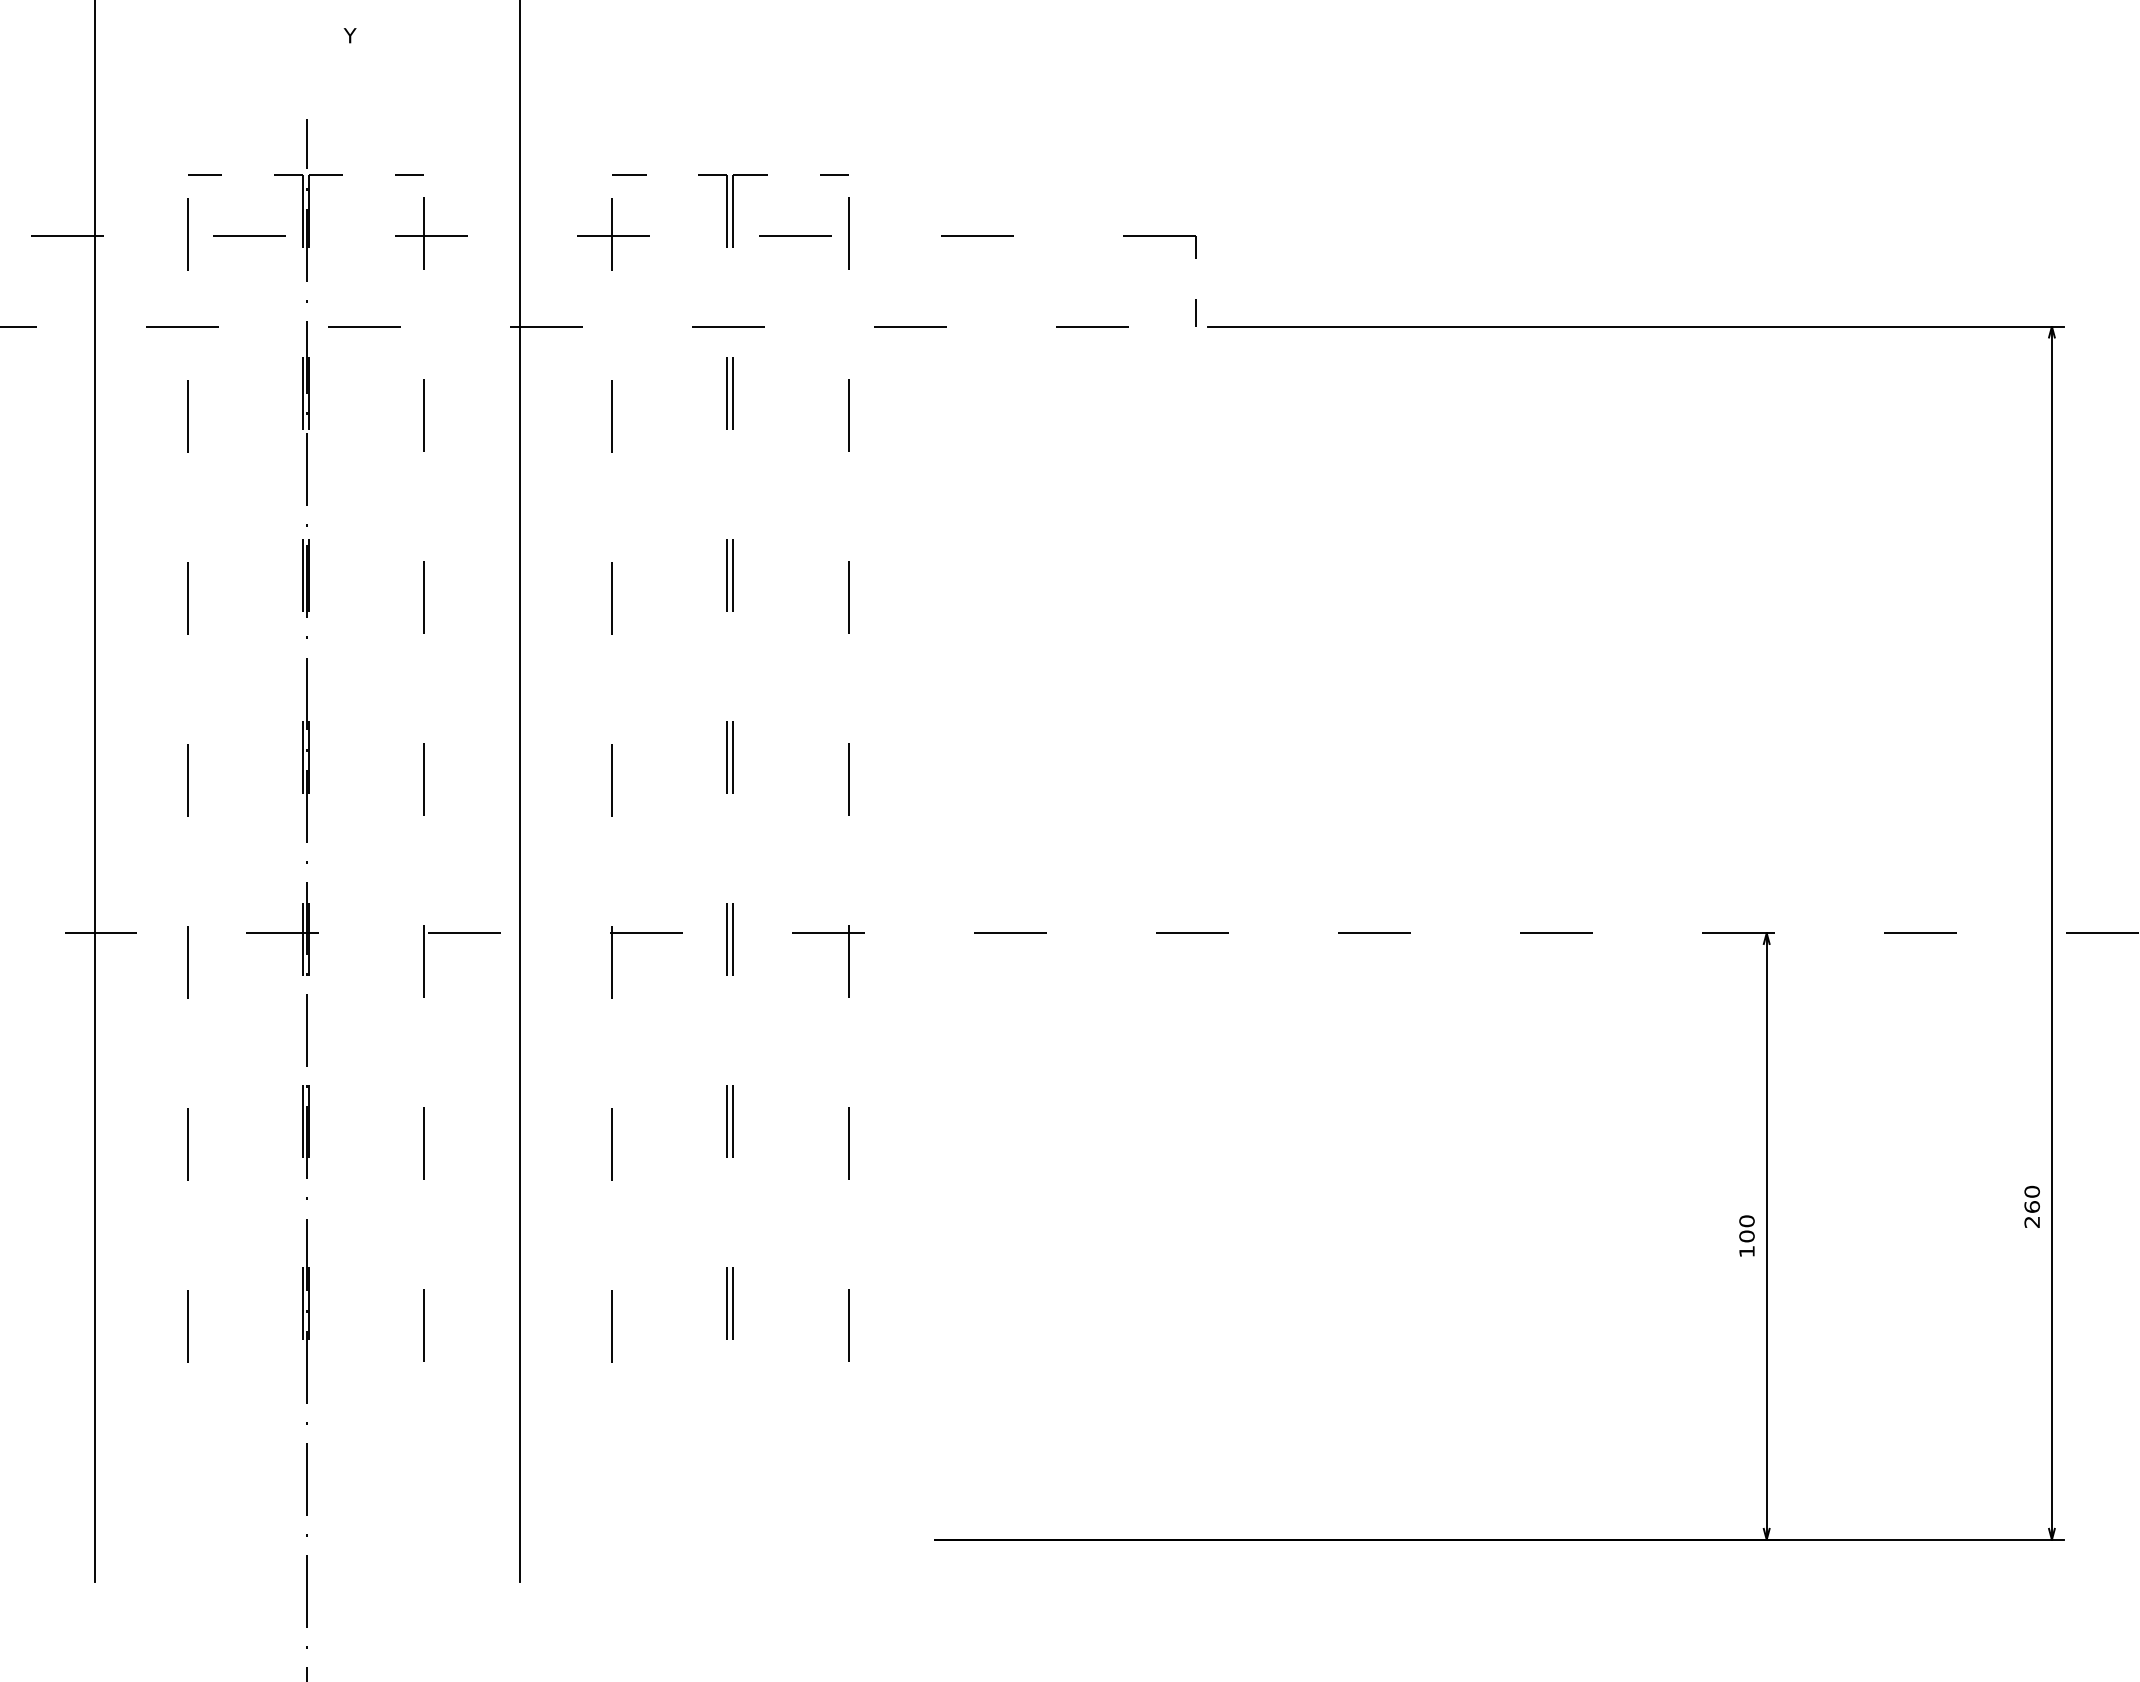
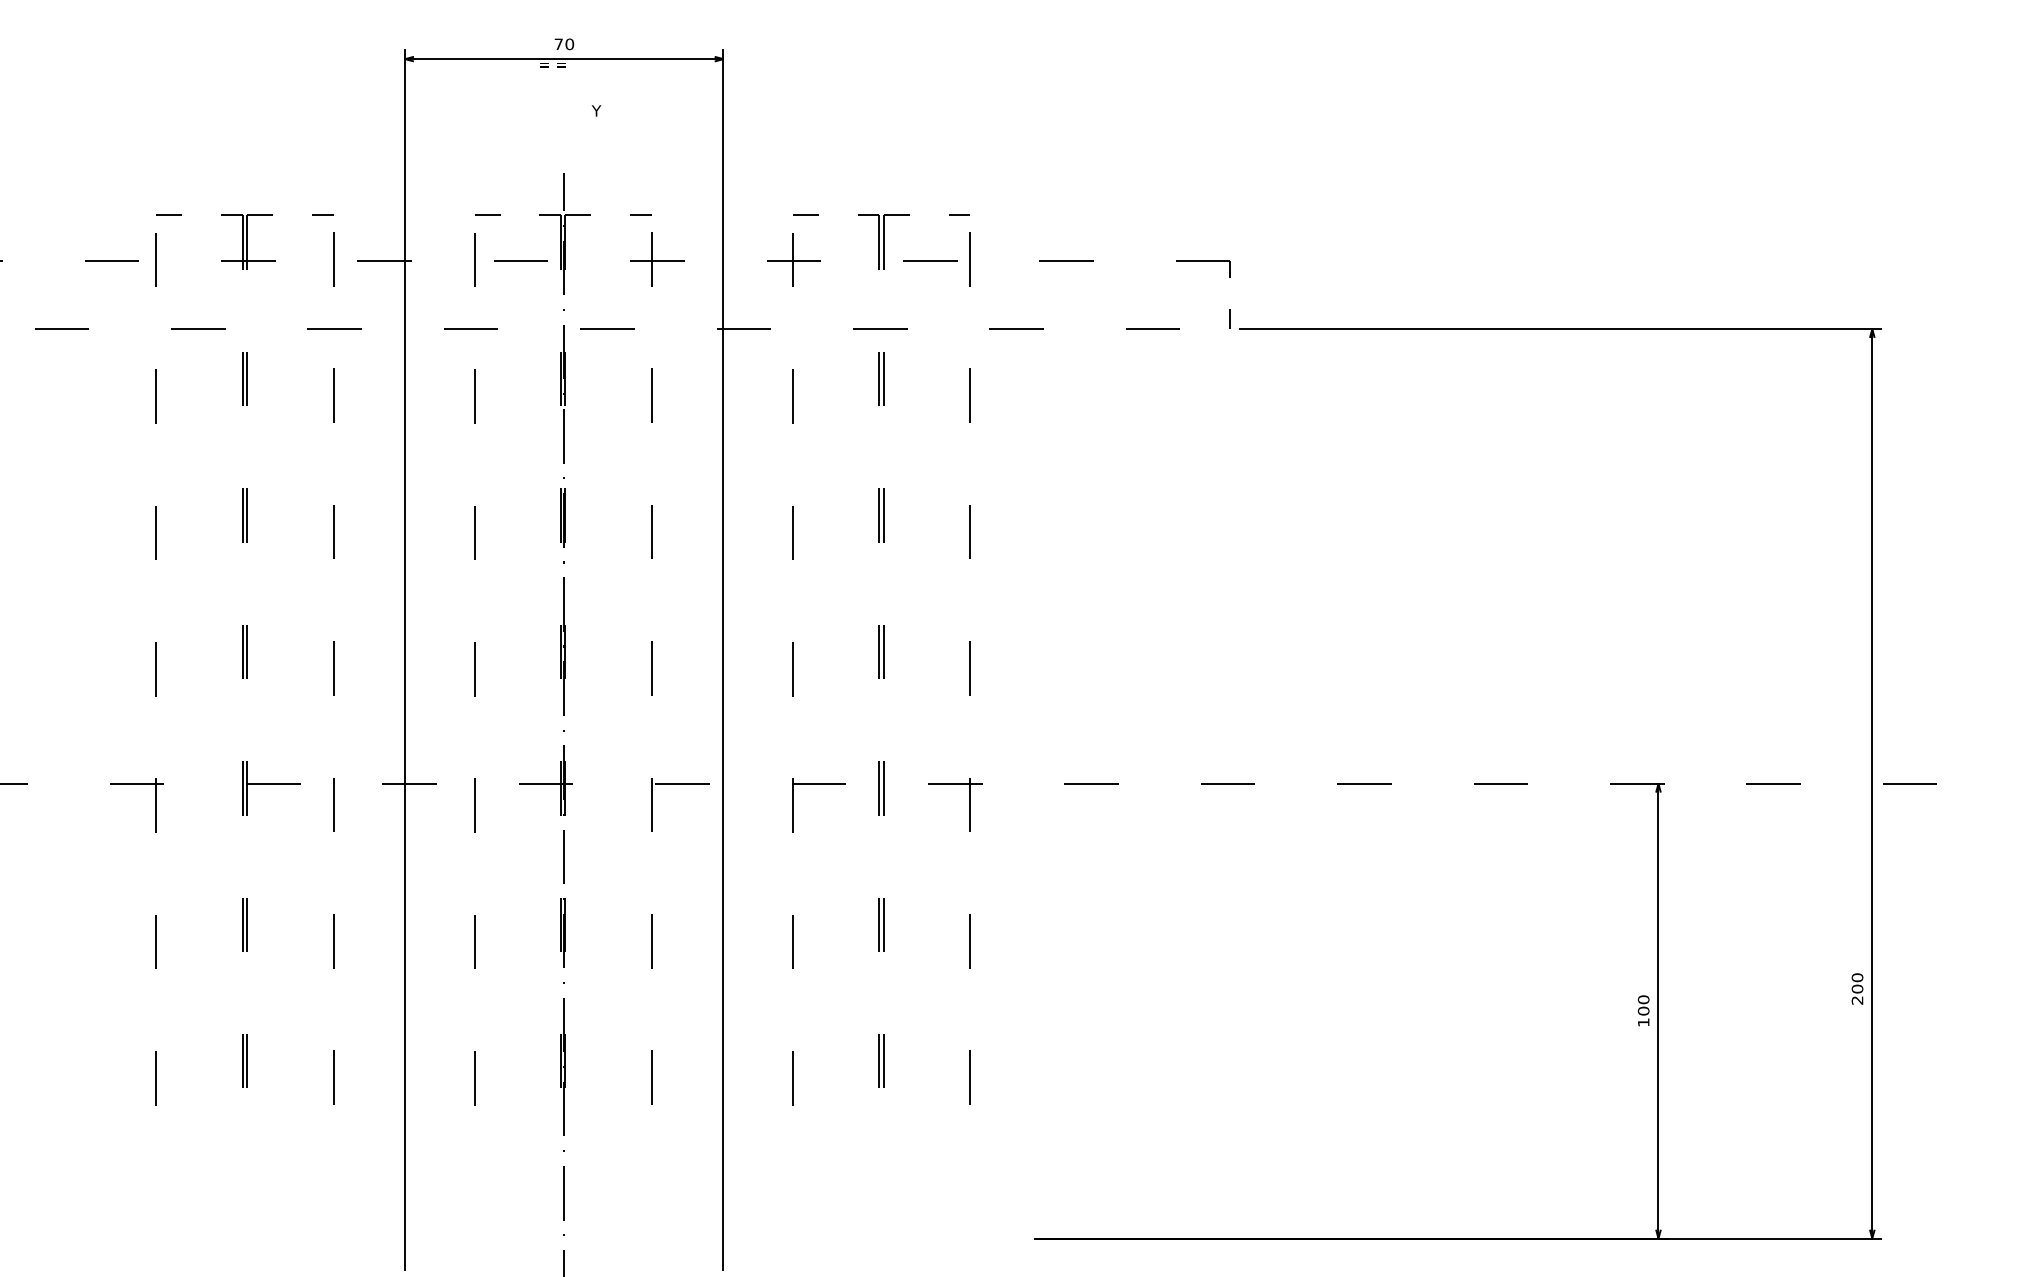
text: (2032, 1206) -> (1857, 988), 260 -> 200

